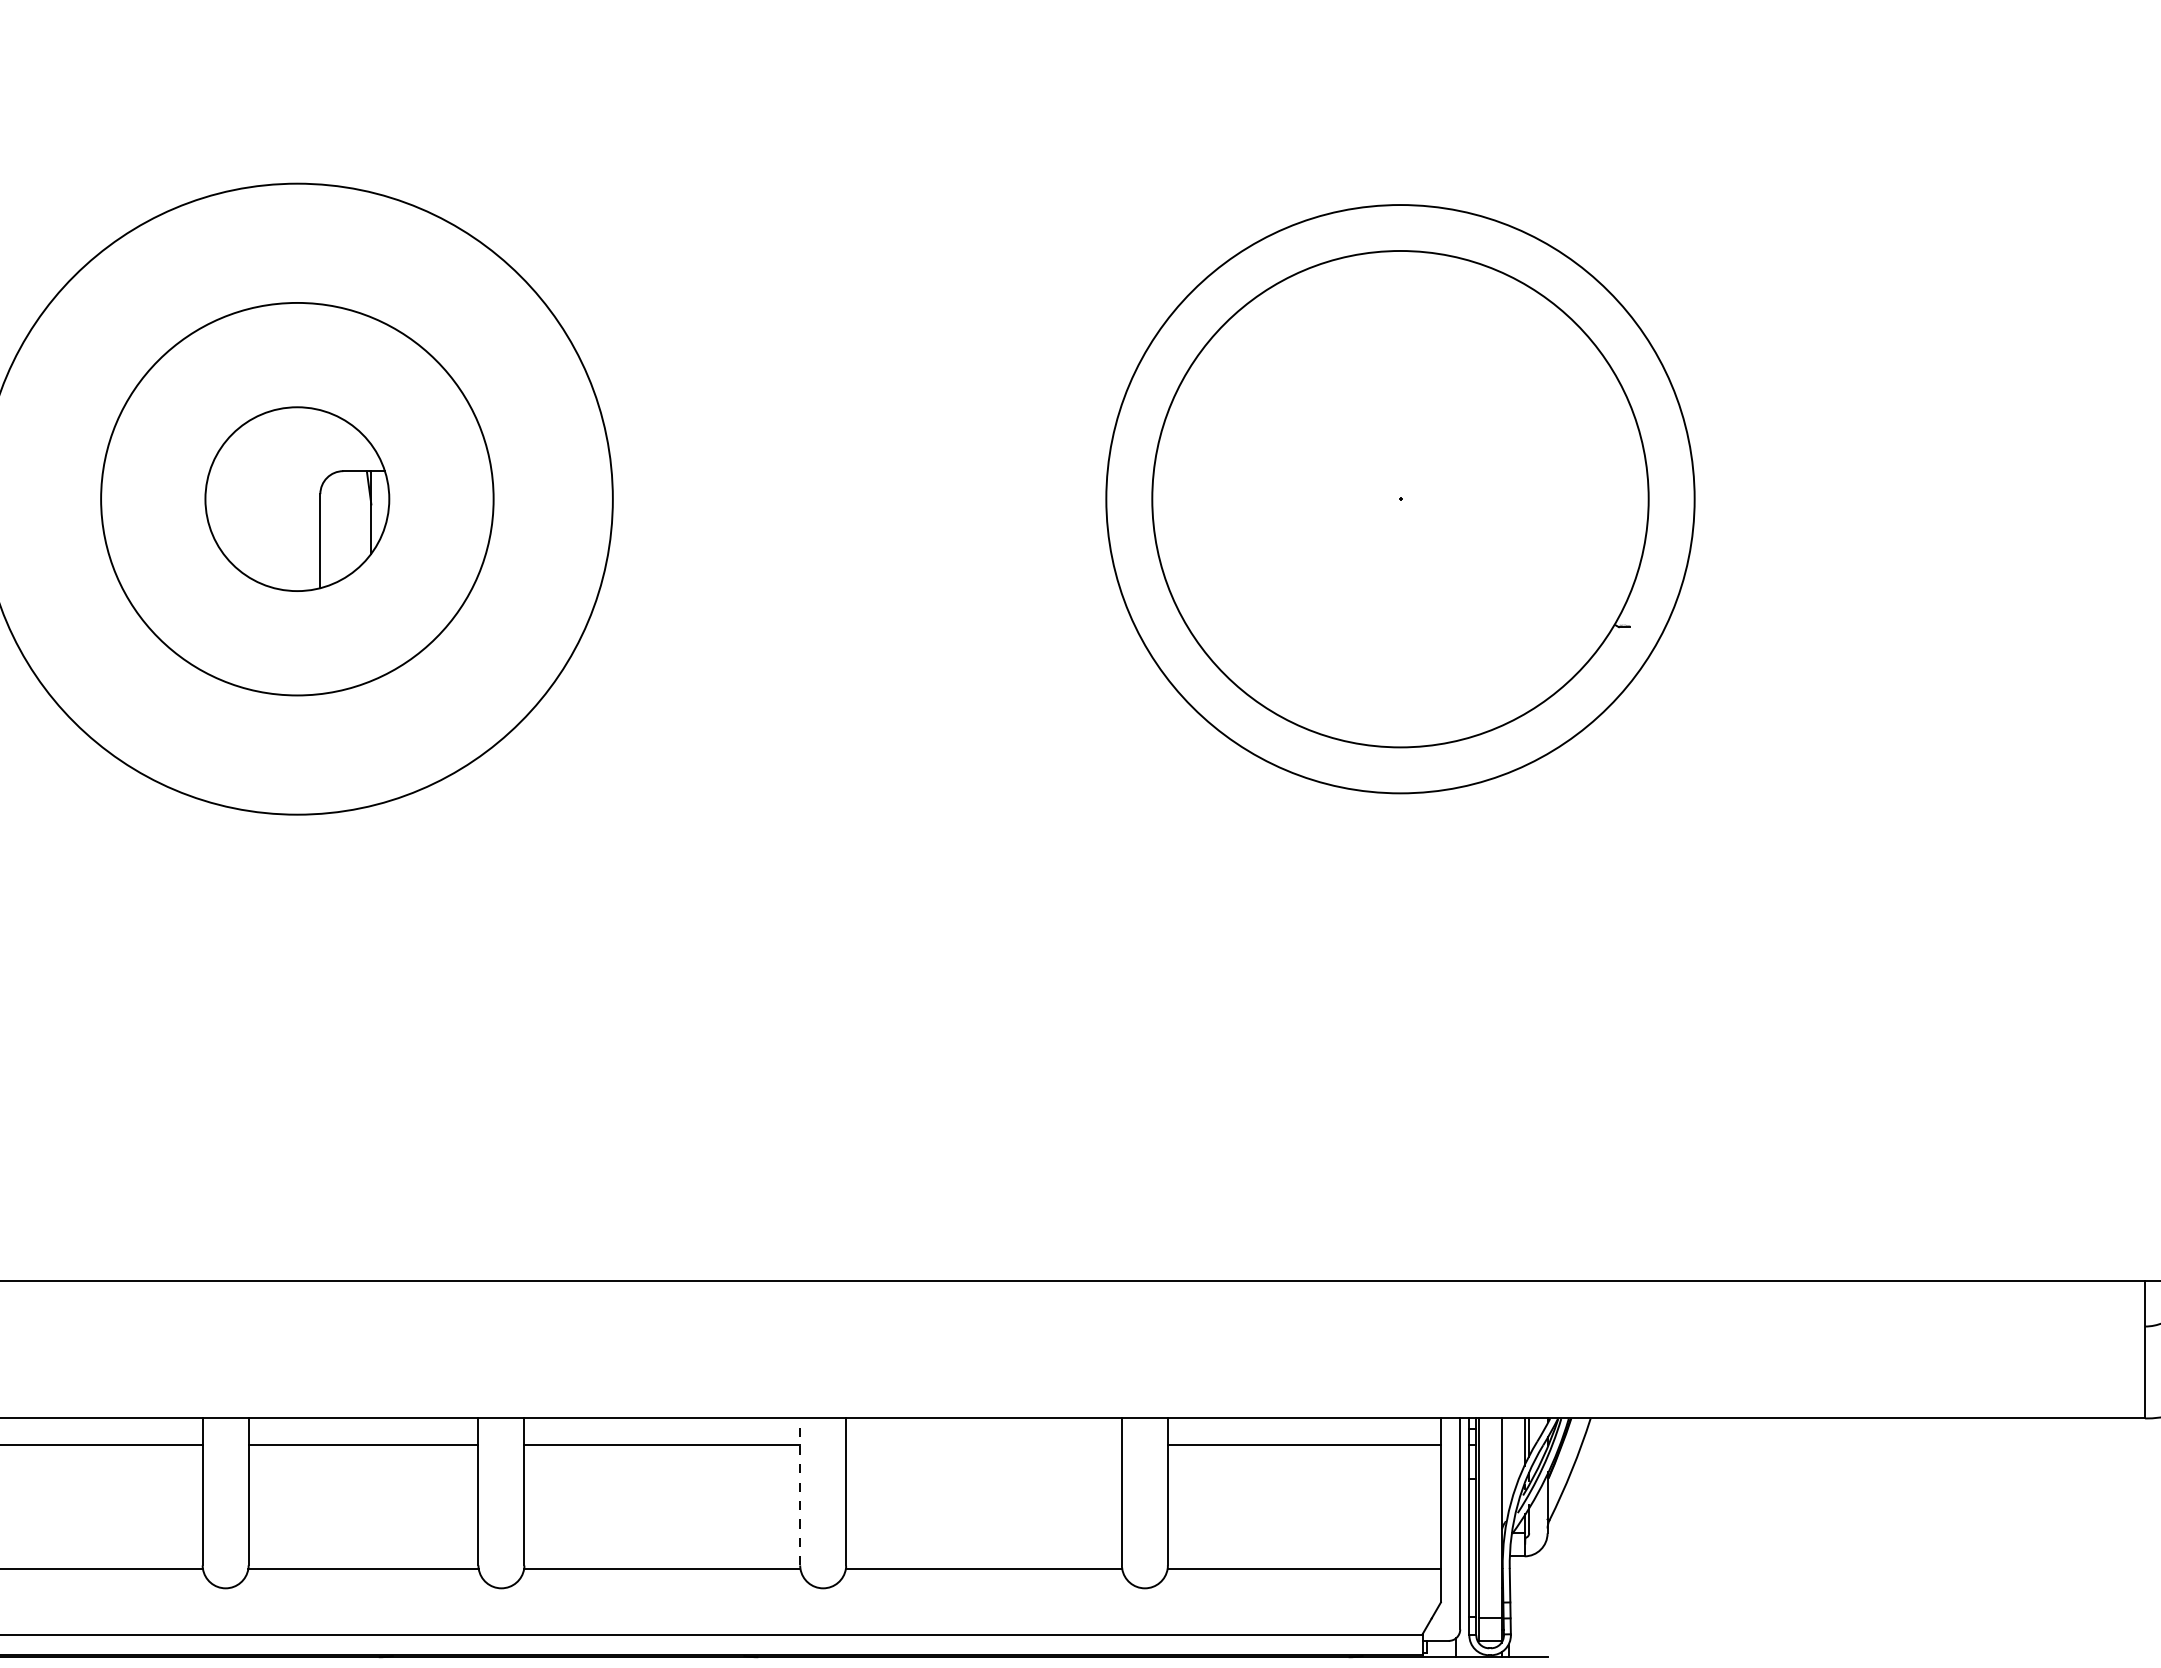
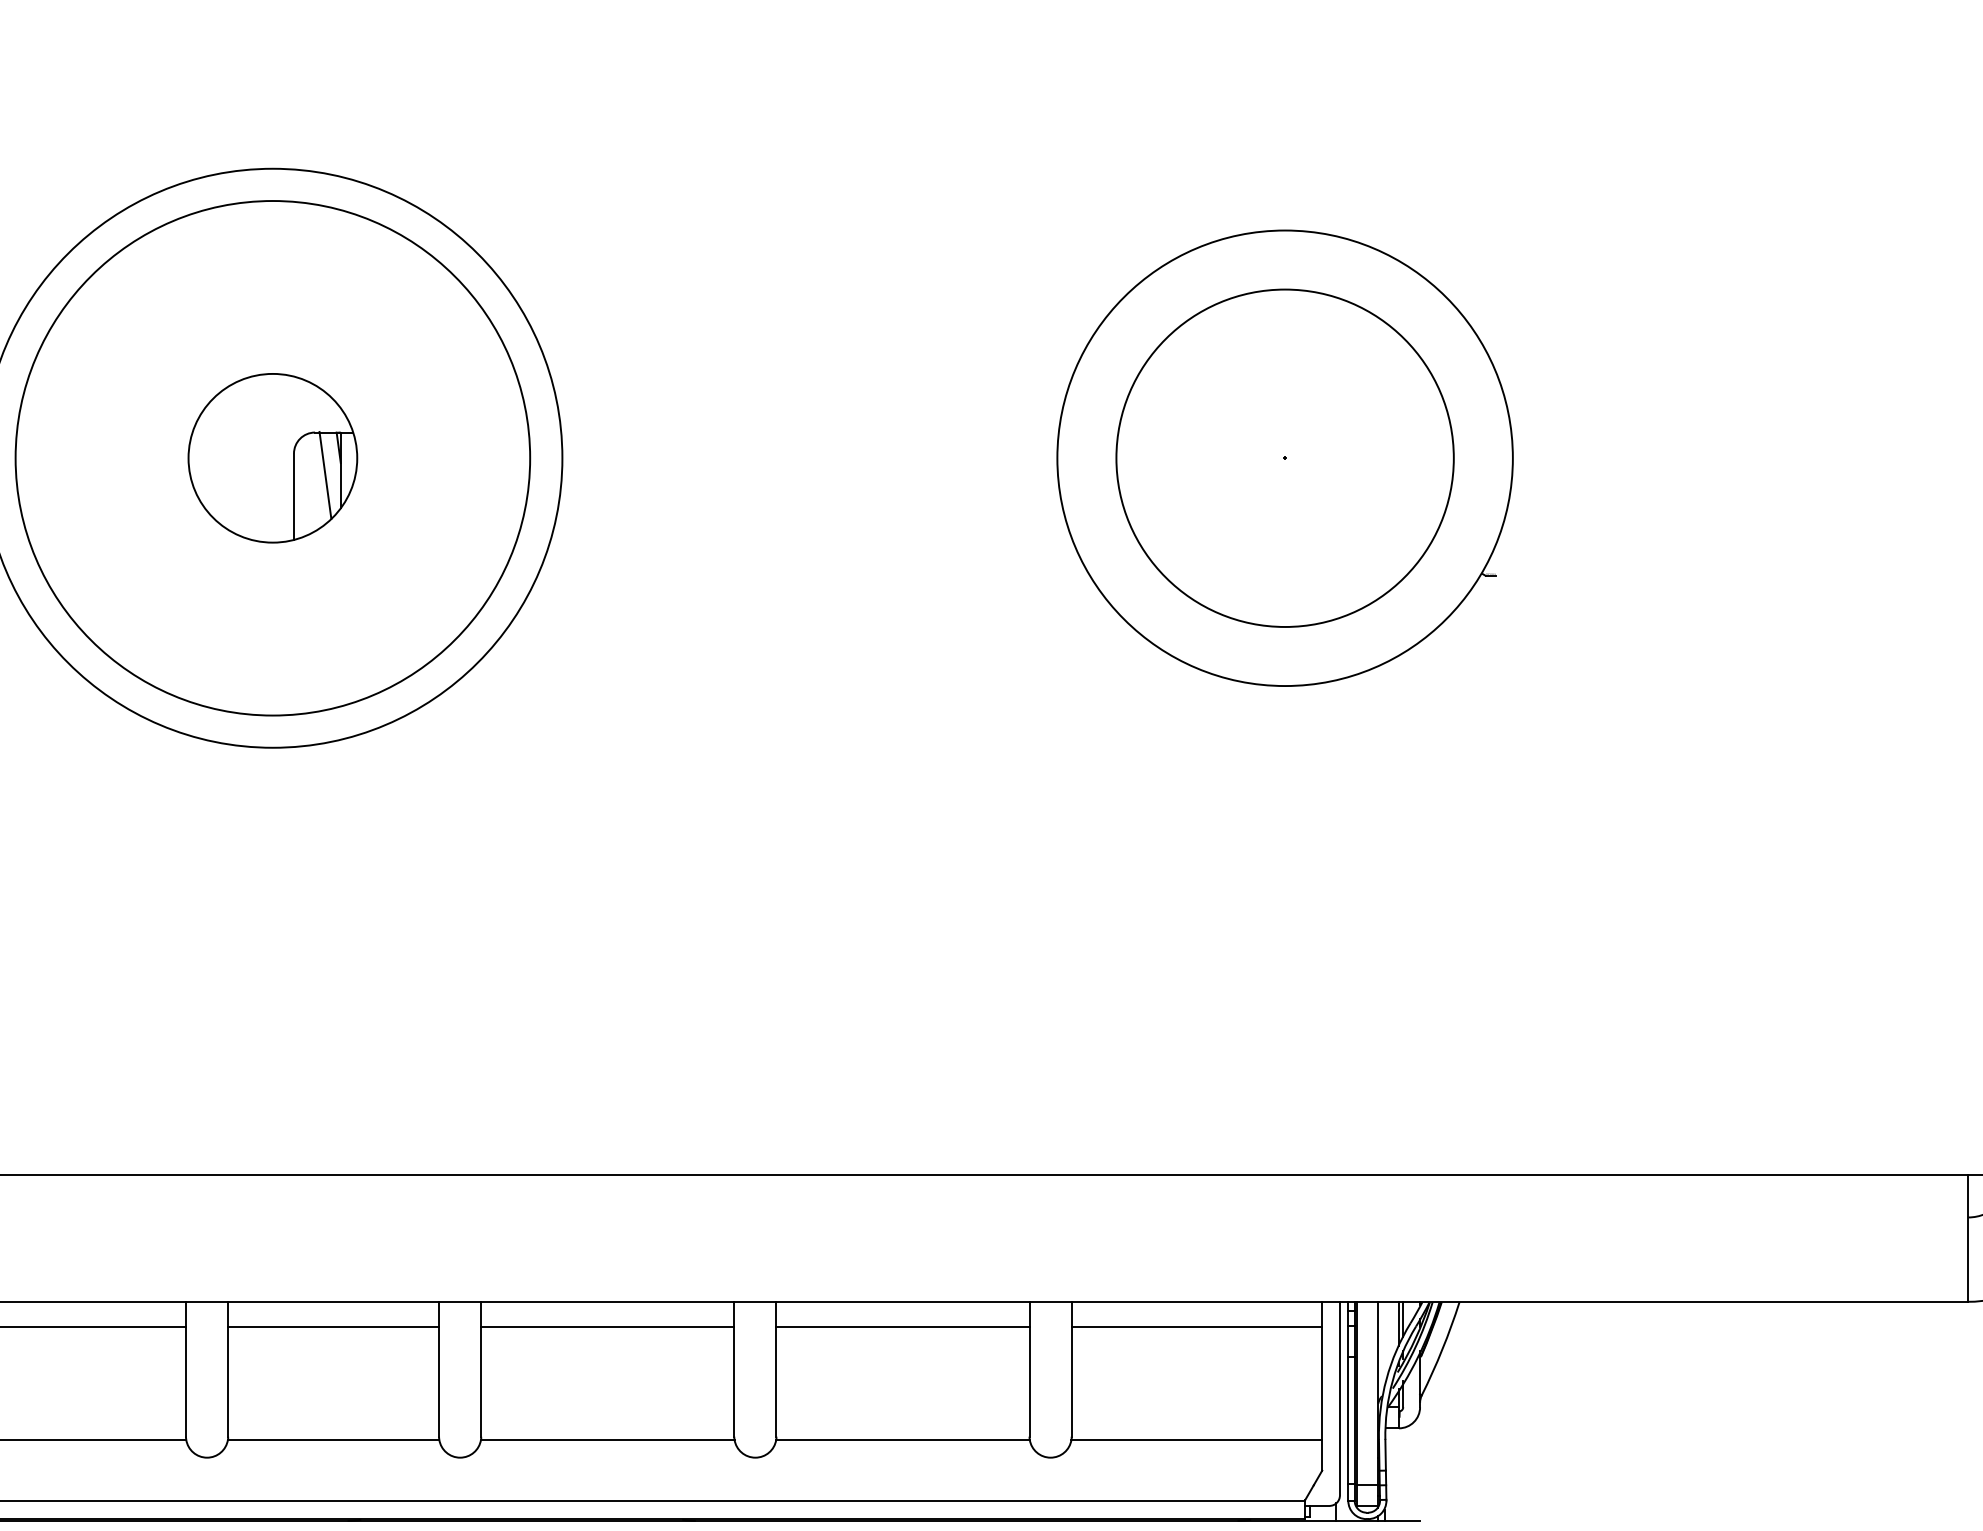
circle: (297, 498) -> (273, 457), size x1.43
circle: (1400, 499) -> (1285, 458), size x0.62
line: (354, 517) -> (325, 475), added
line: (983, 1445) -> (902, 1326), added
line: (800, 1491) -> (734, 1368), dashed -> solid

